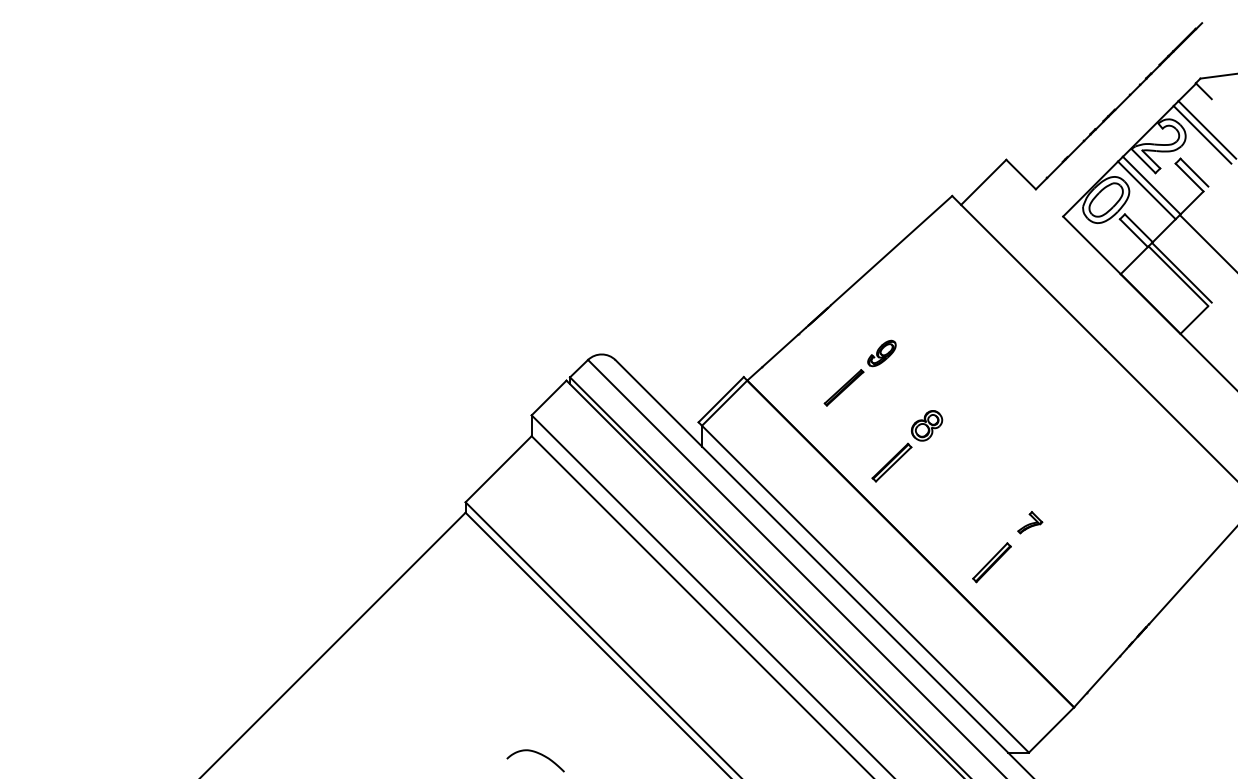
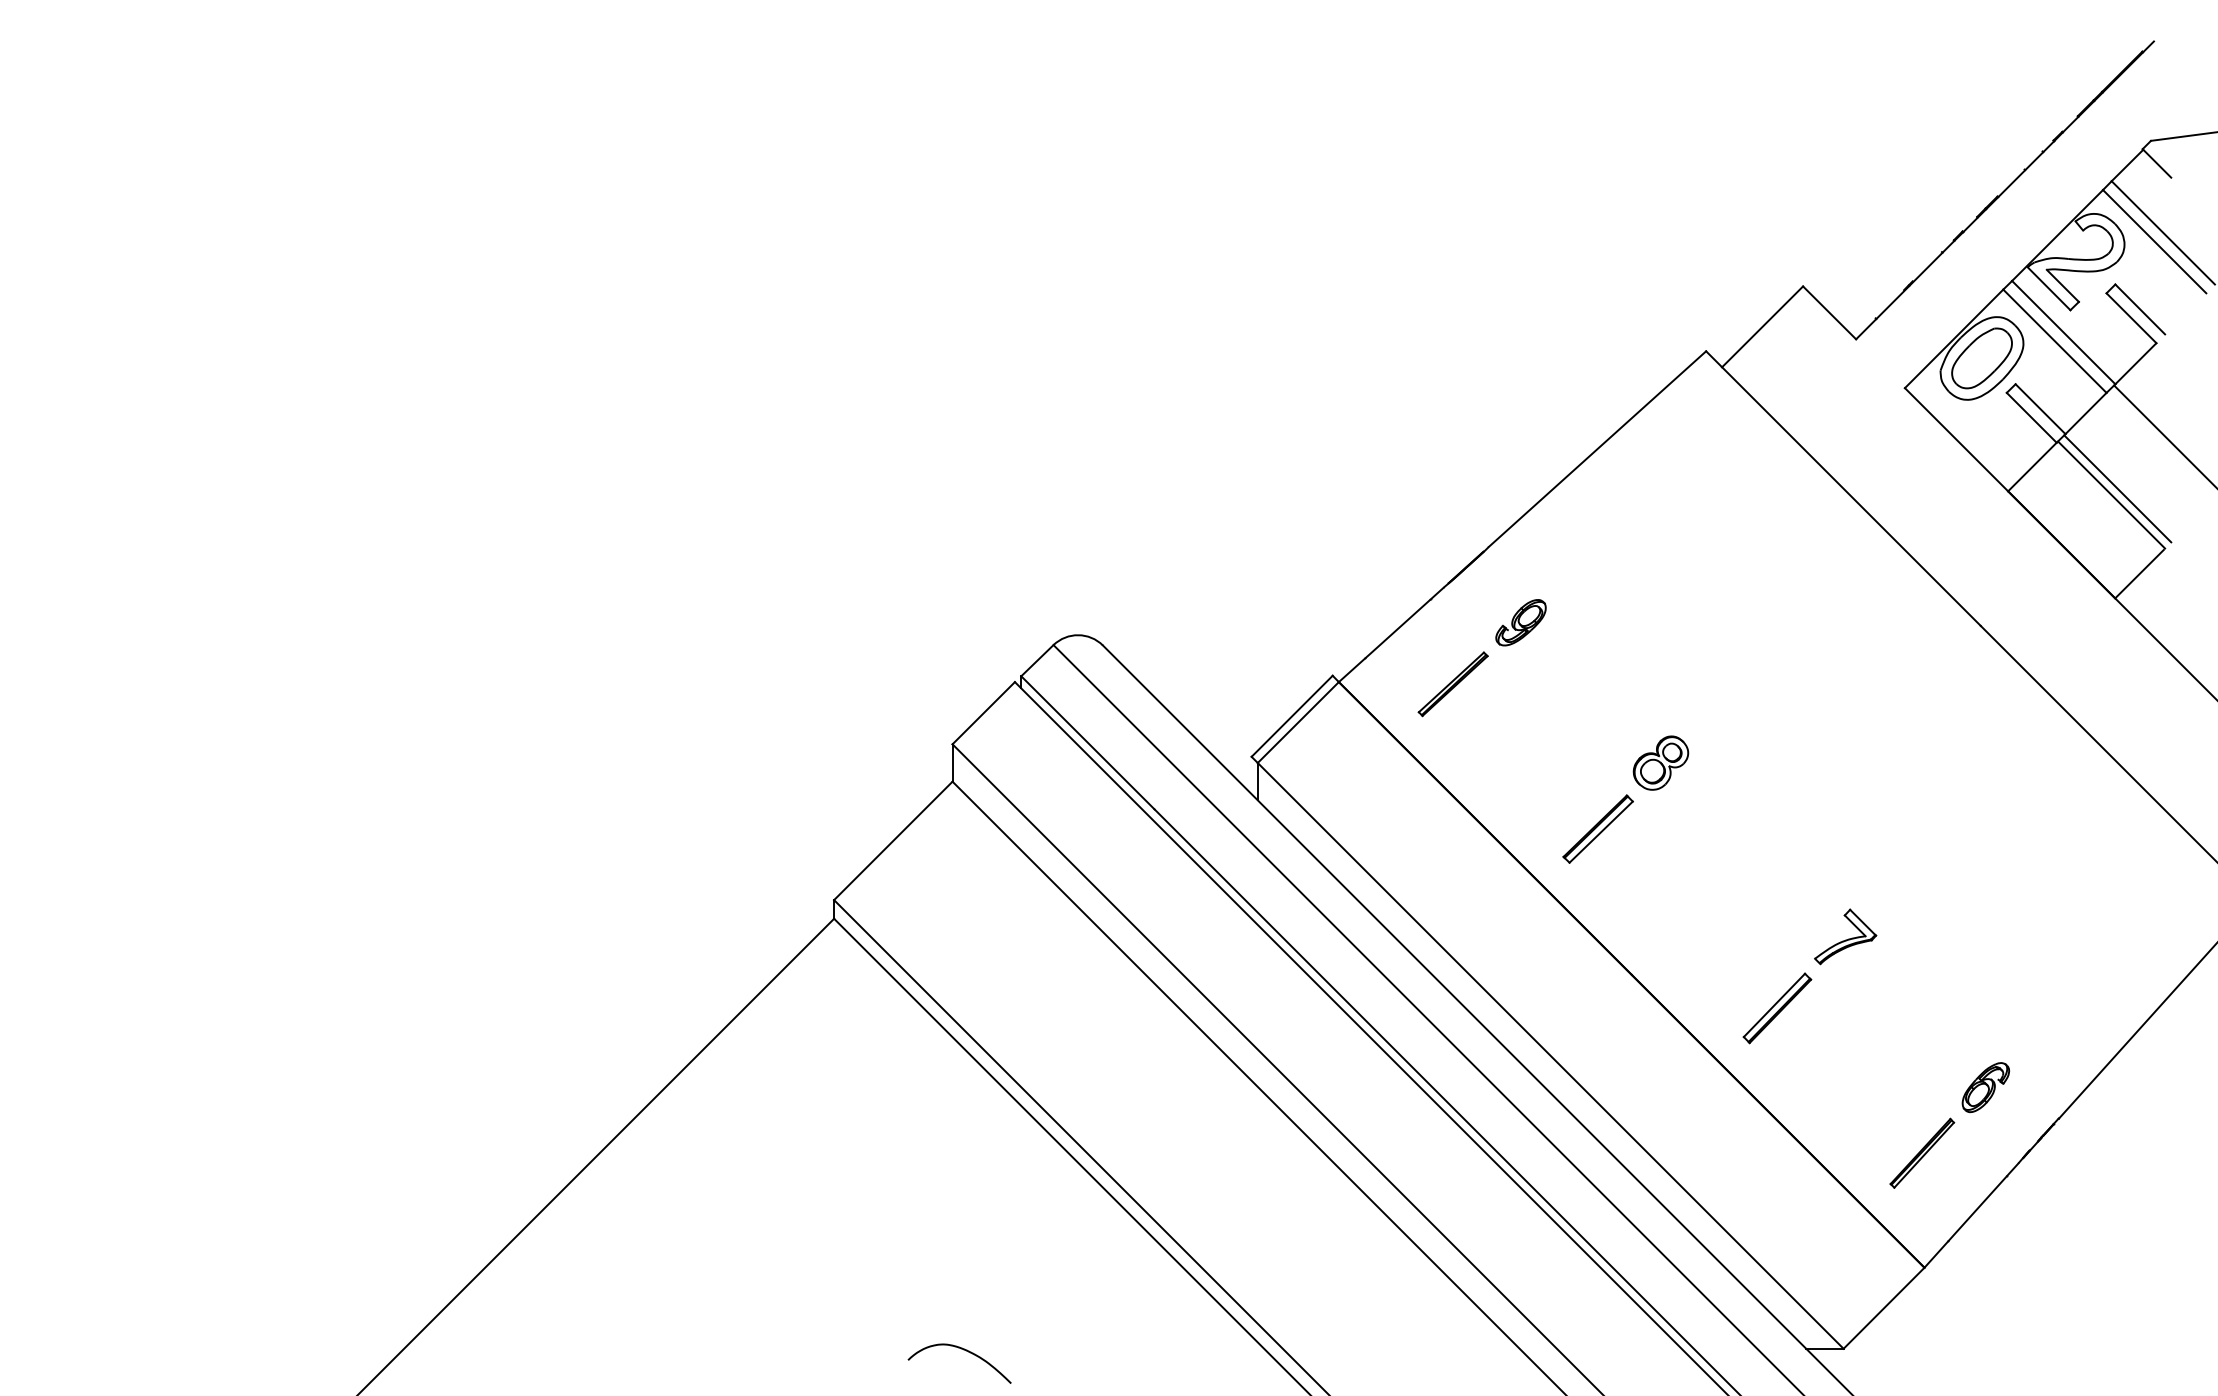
part: (859, 372) -> (1480, 656), moved
part: (1030, 522) -> (1846, 936), size x1.43
part: (1088, 627) -> (1950, 1124), added

